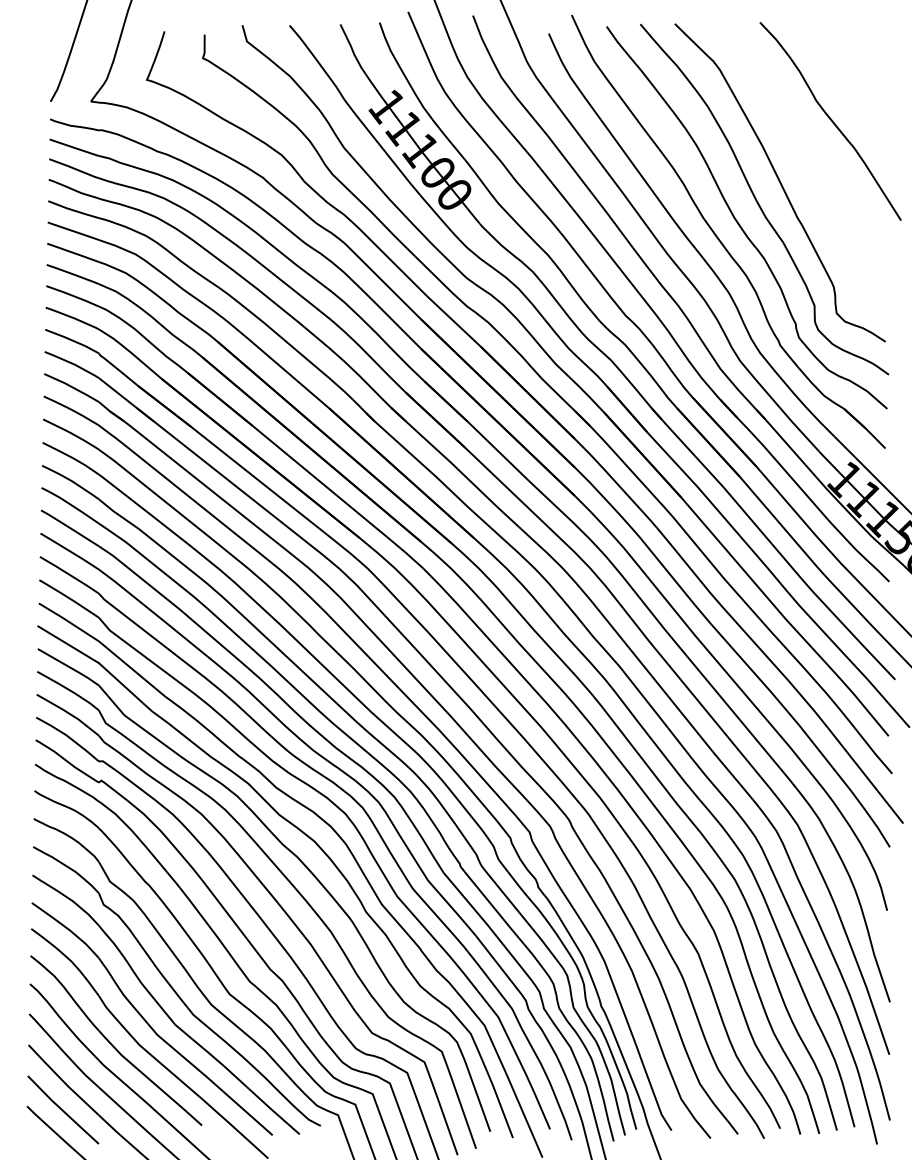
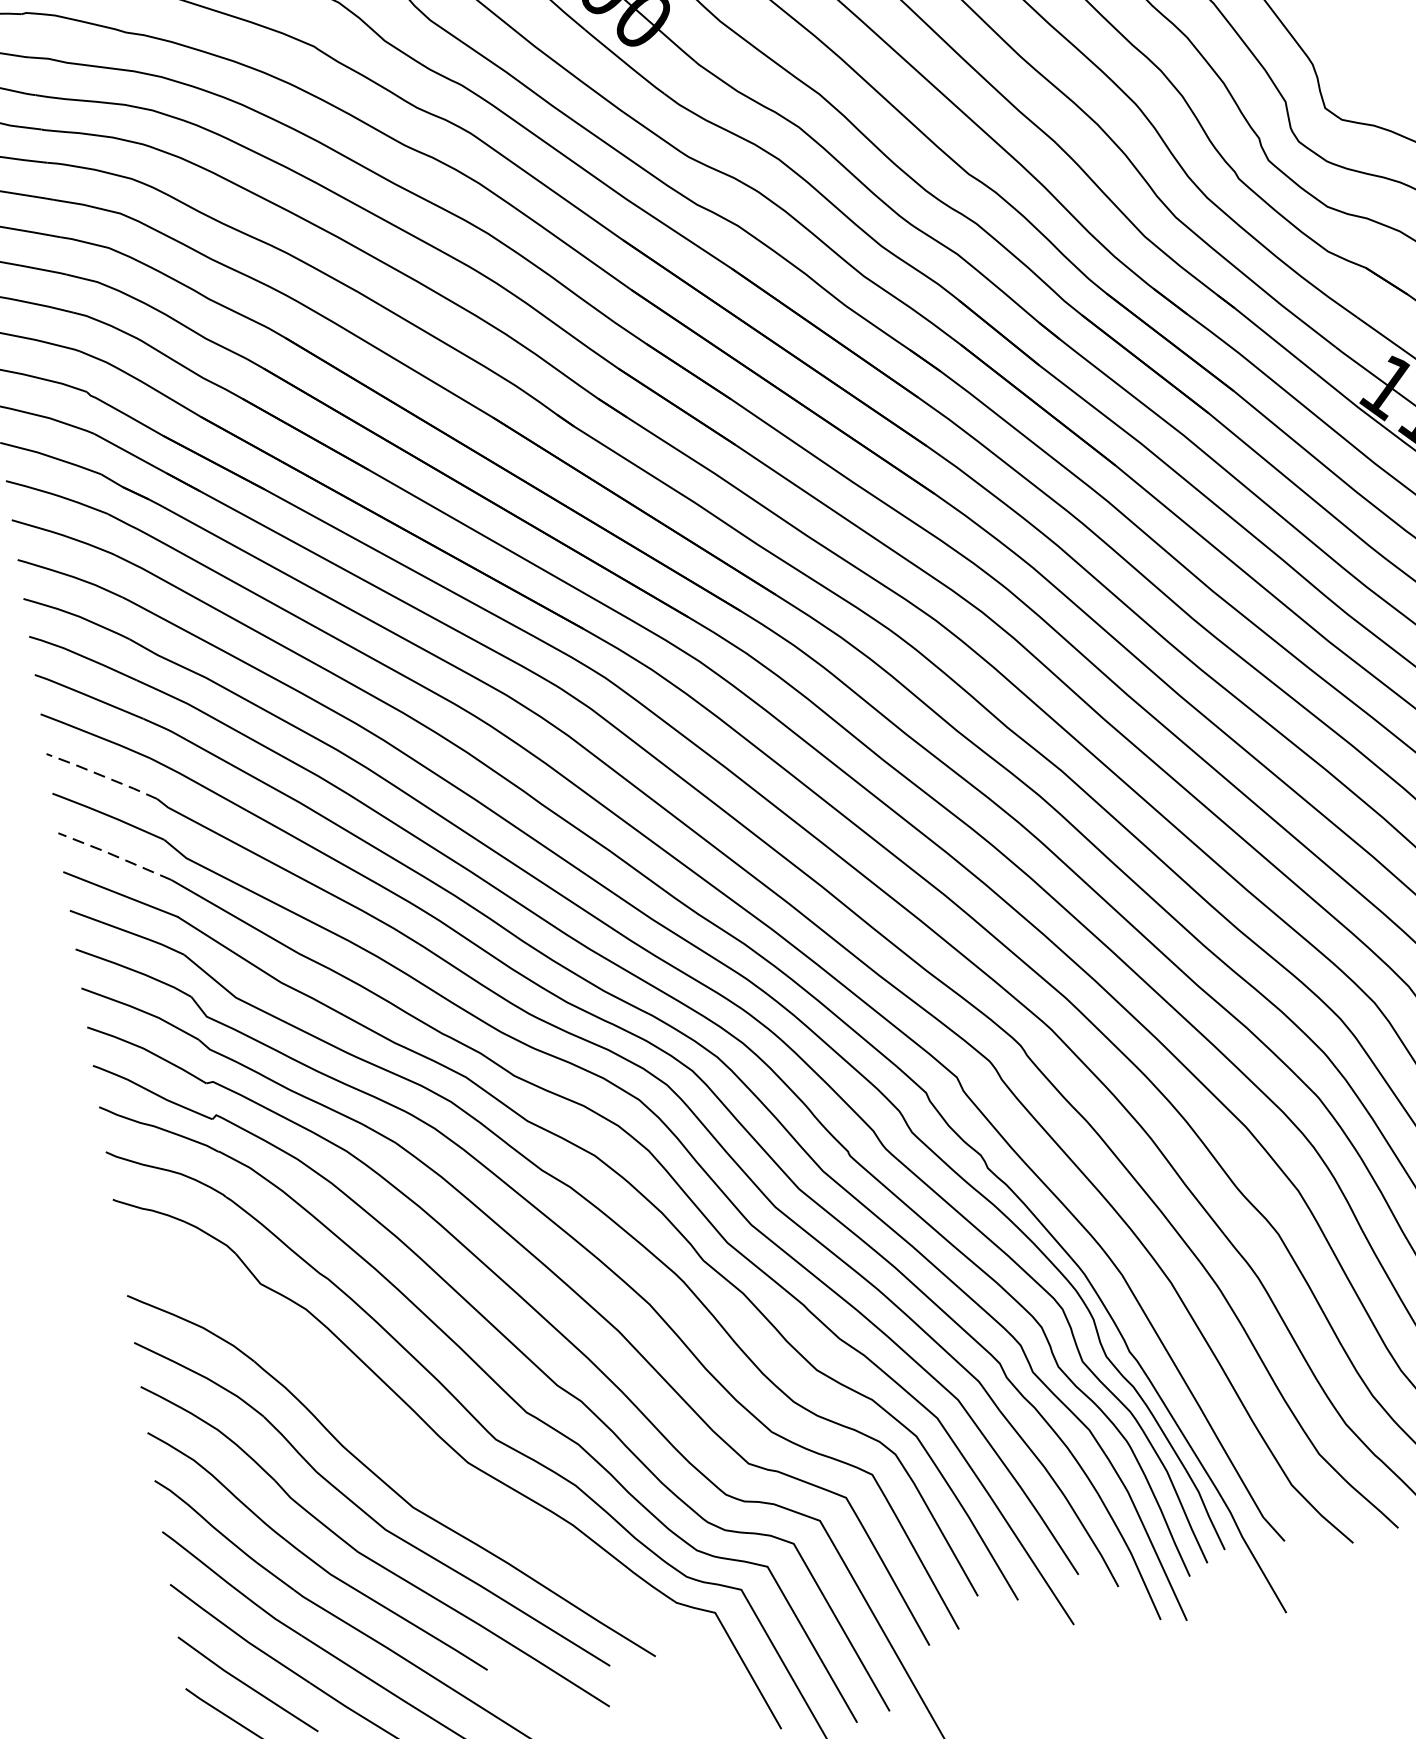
line: (69, 574) -> (101, 775), solid -> dashed
line: (68, 621) -> (113, 855), solid -> dashed
part: (176, 986) -> (403, 1442), removed

